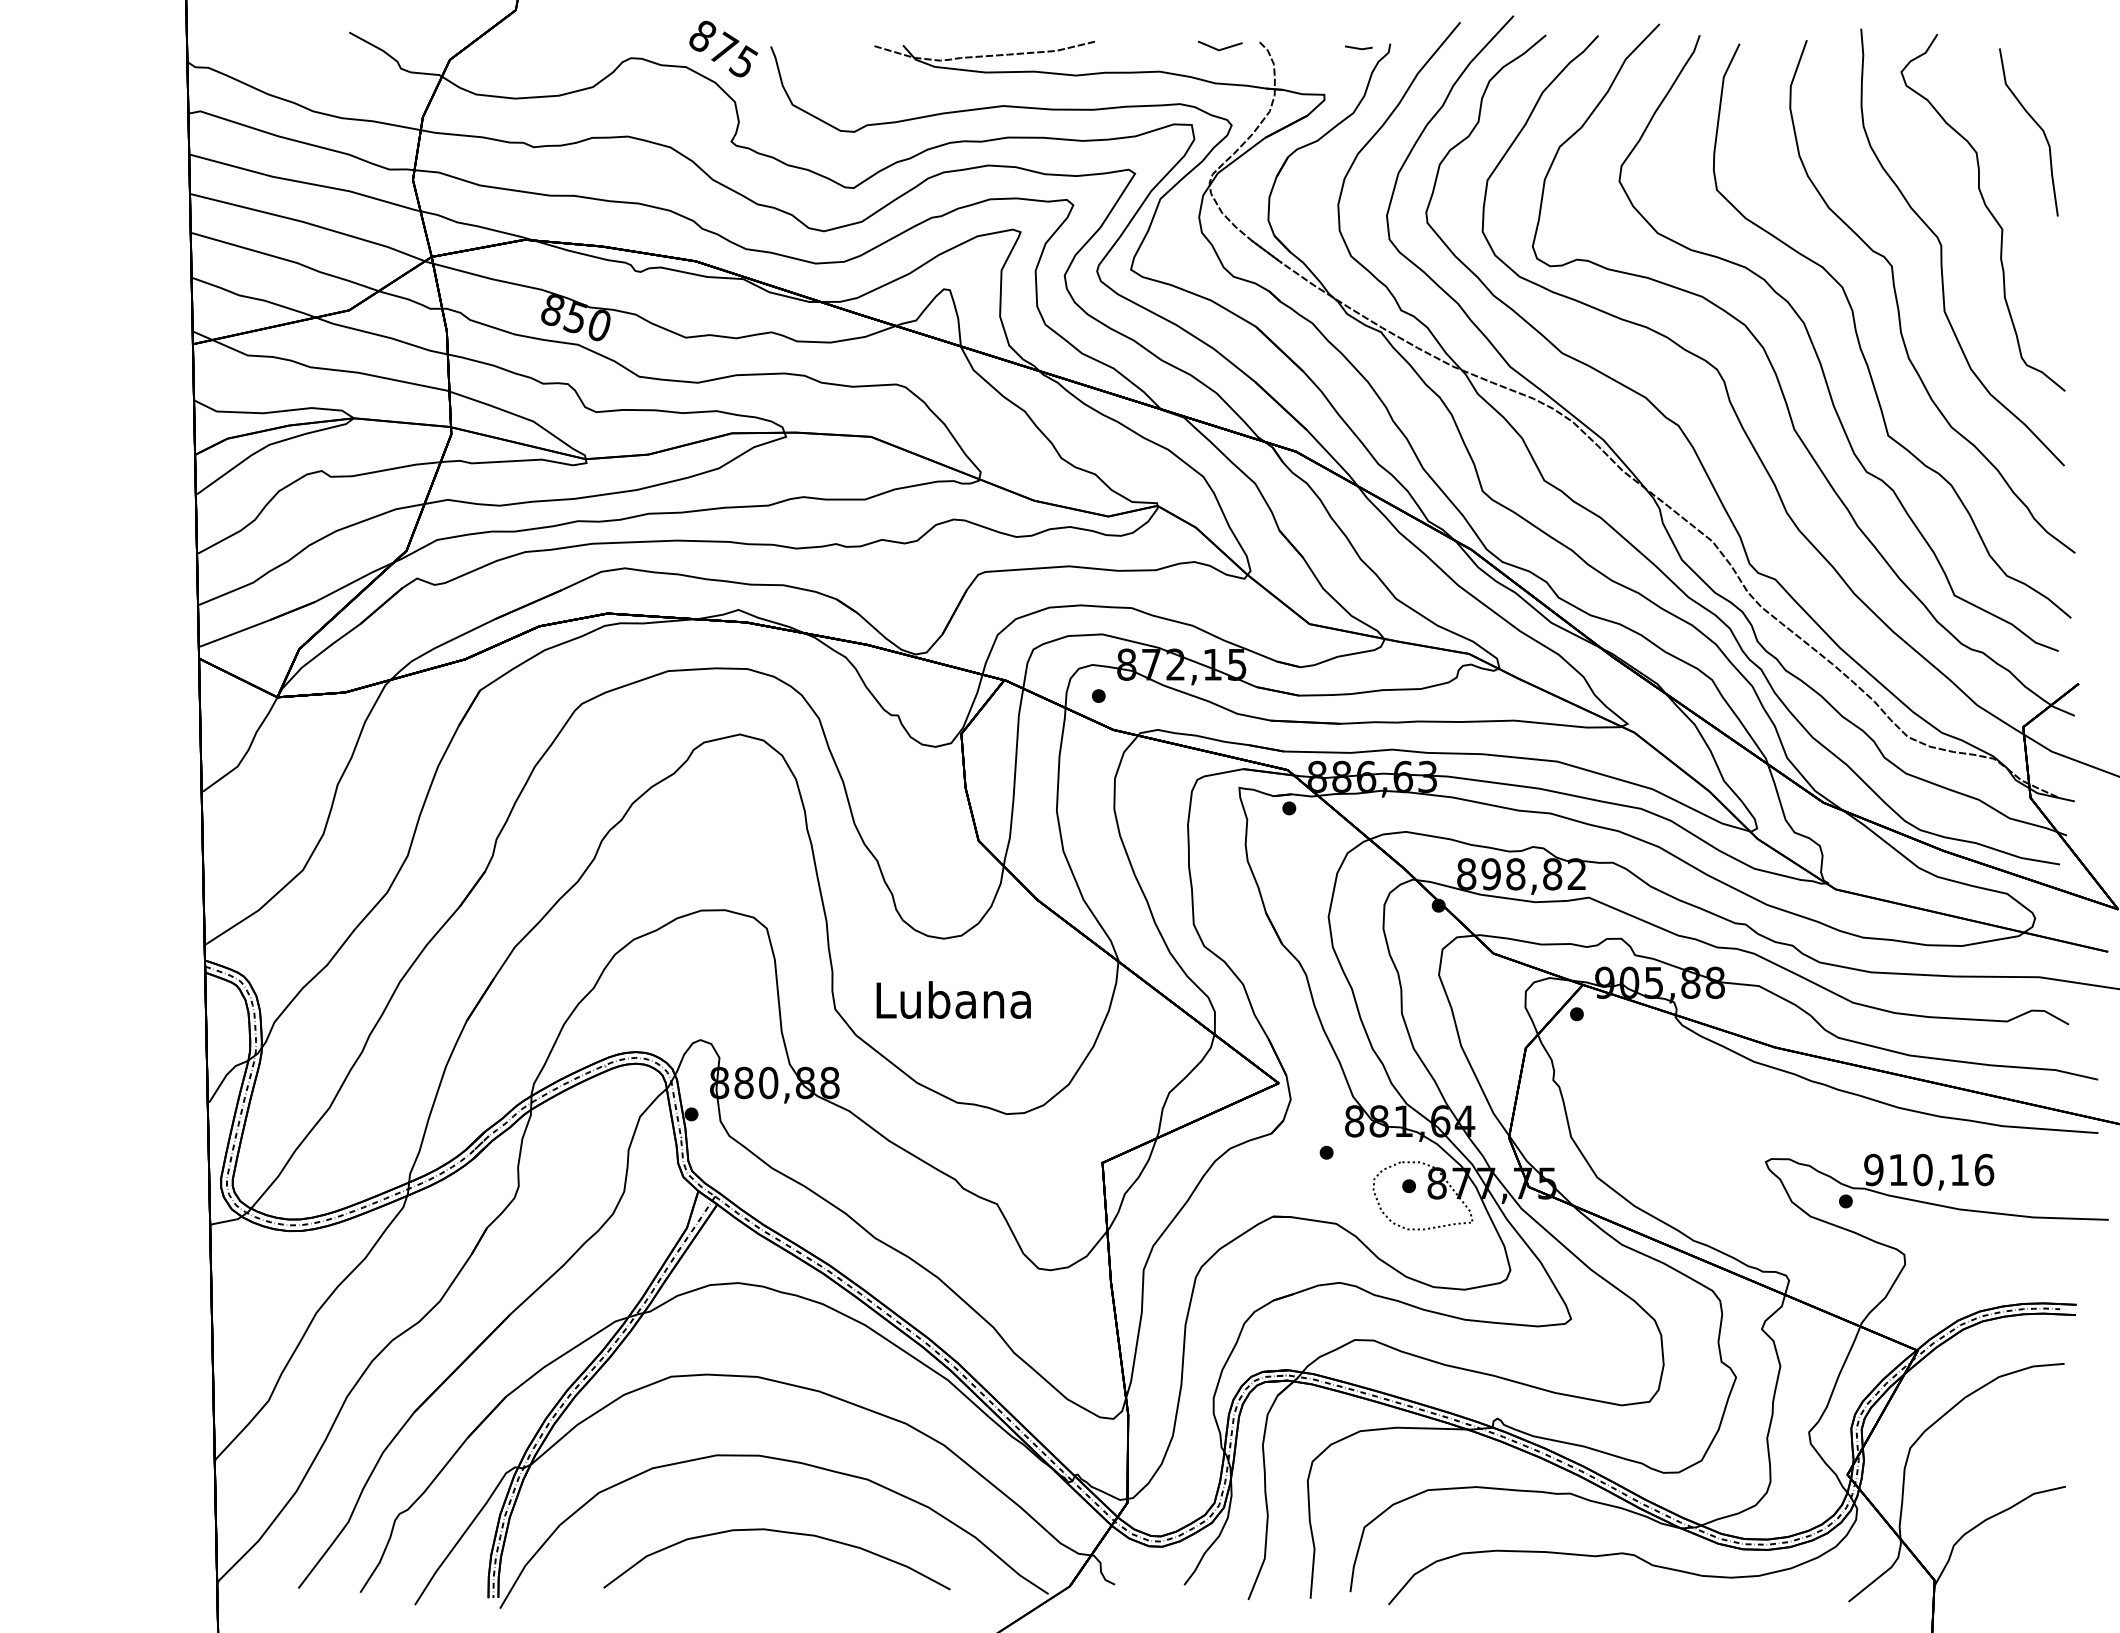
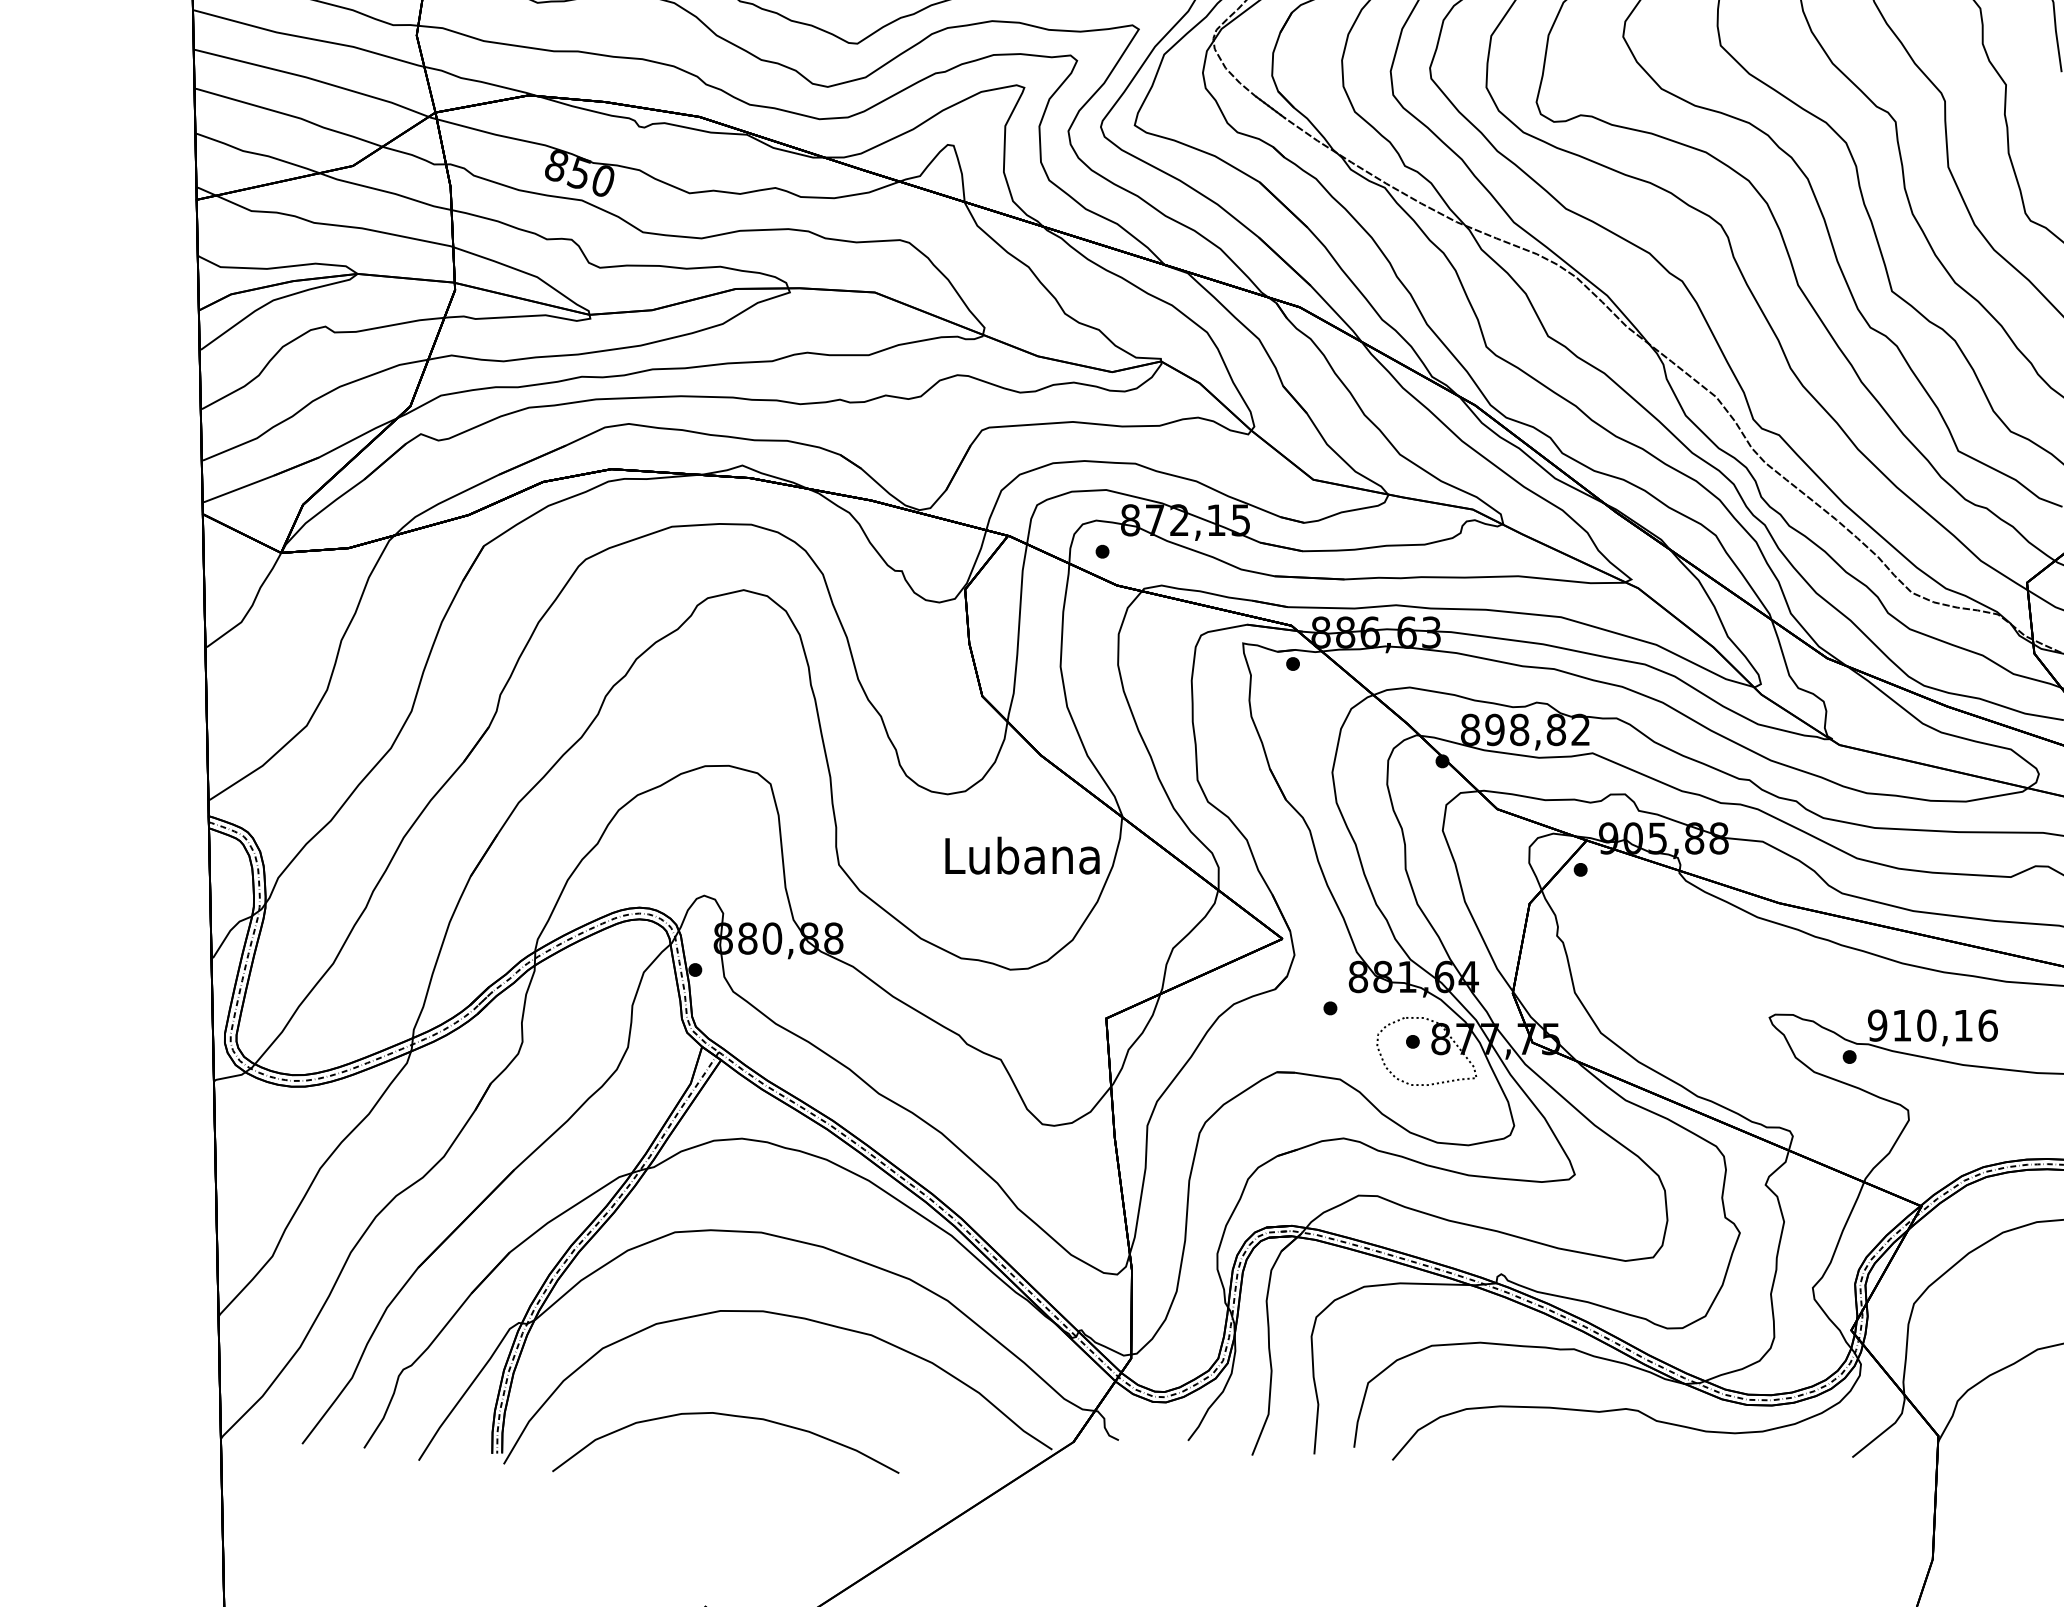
text: (953, 999) -> (1022, 855), moved
curve: (778, 1532) -> (727, 1416), moved

